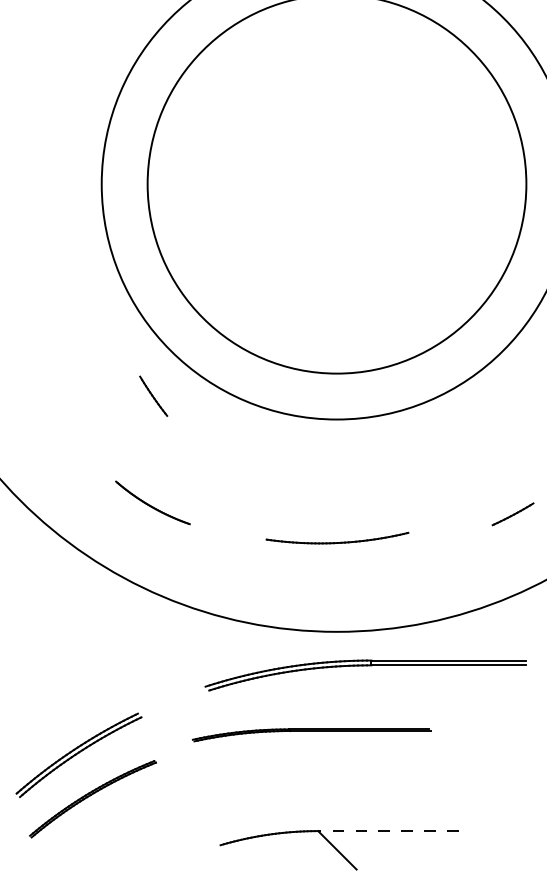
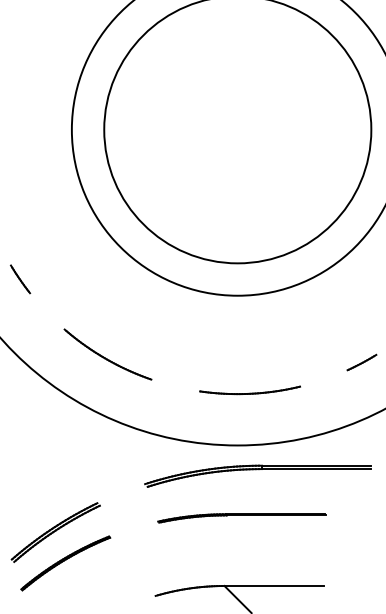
line: (153, 396) -> (20, 279), moved
part: (152, 502) -> (107, 354), size x1.67
part: (336, 538) -> (249, 390), moved
part: (311, 735) -> (241, 518), moved
line: (389, 830) -> (274, 585), dashed -> solid

